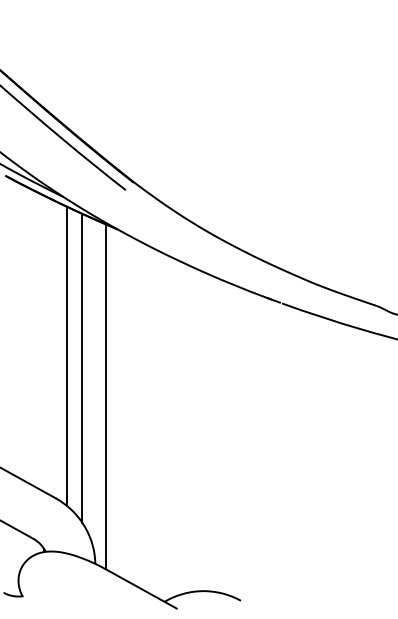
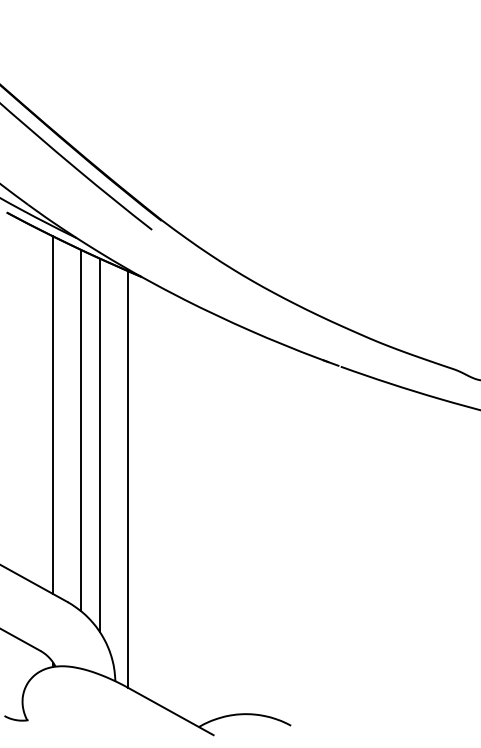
line: (43, 343) -> (52, 415), added

